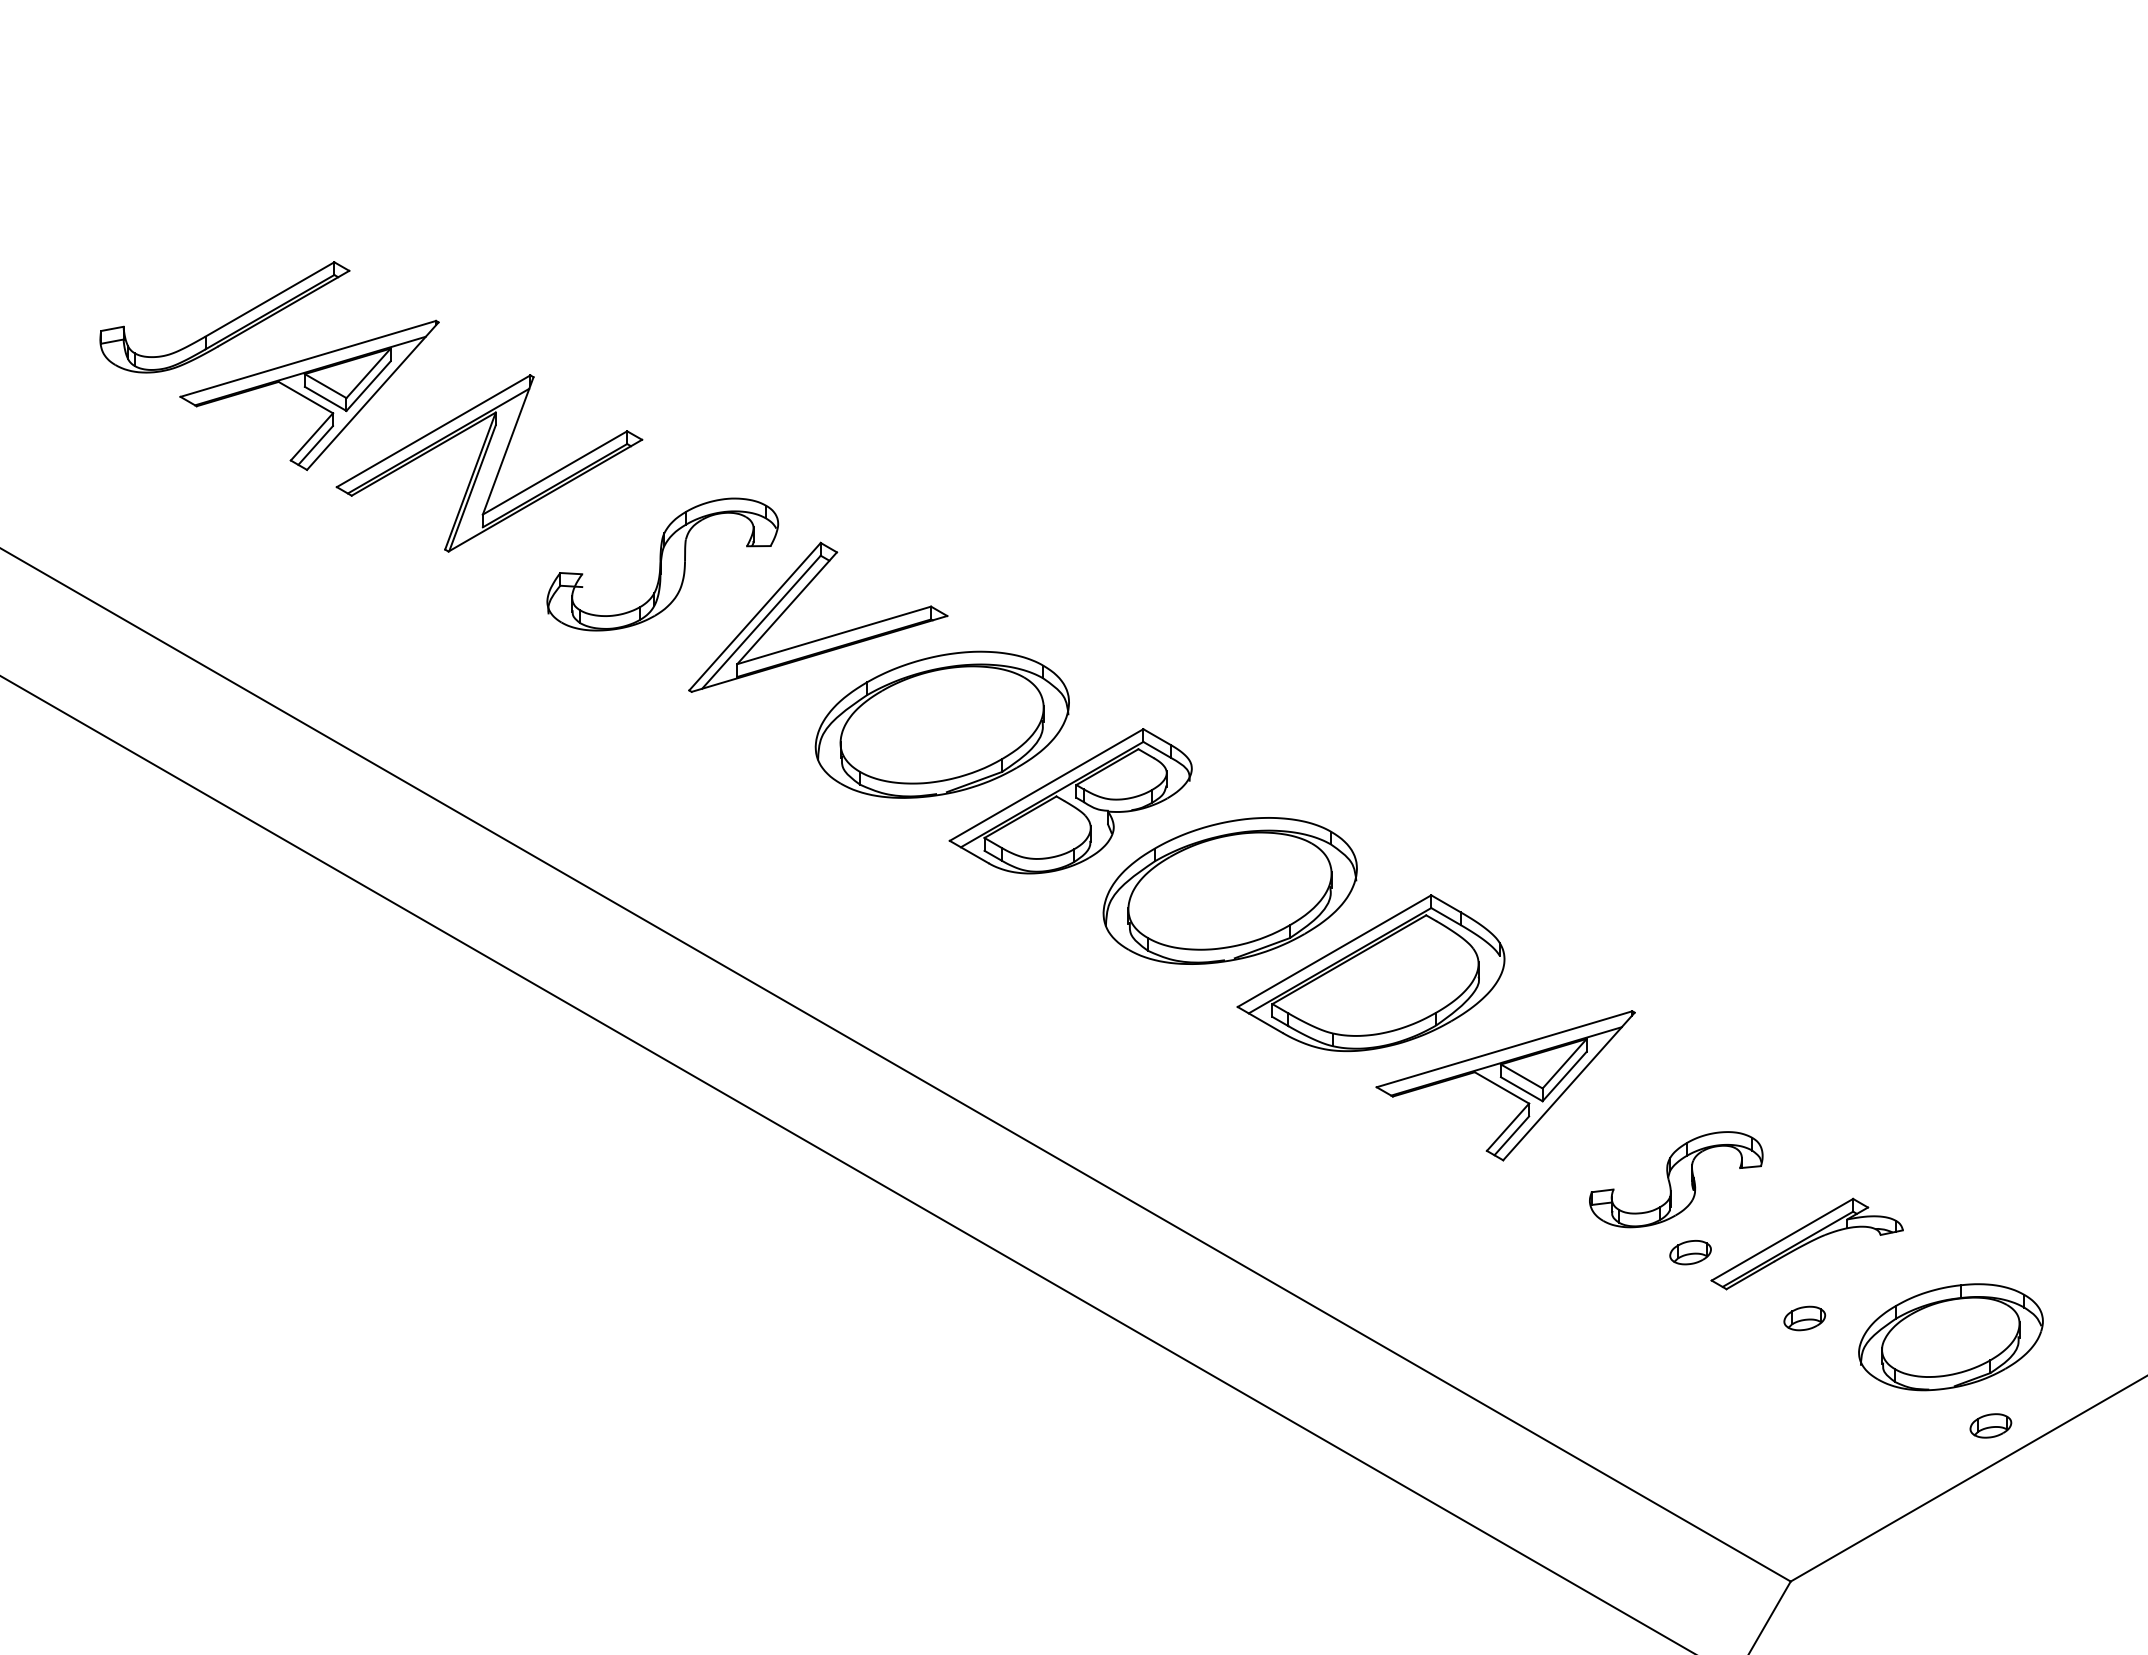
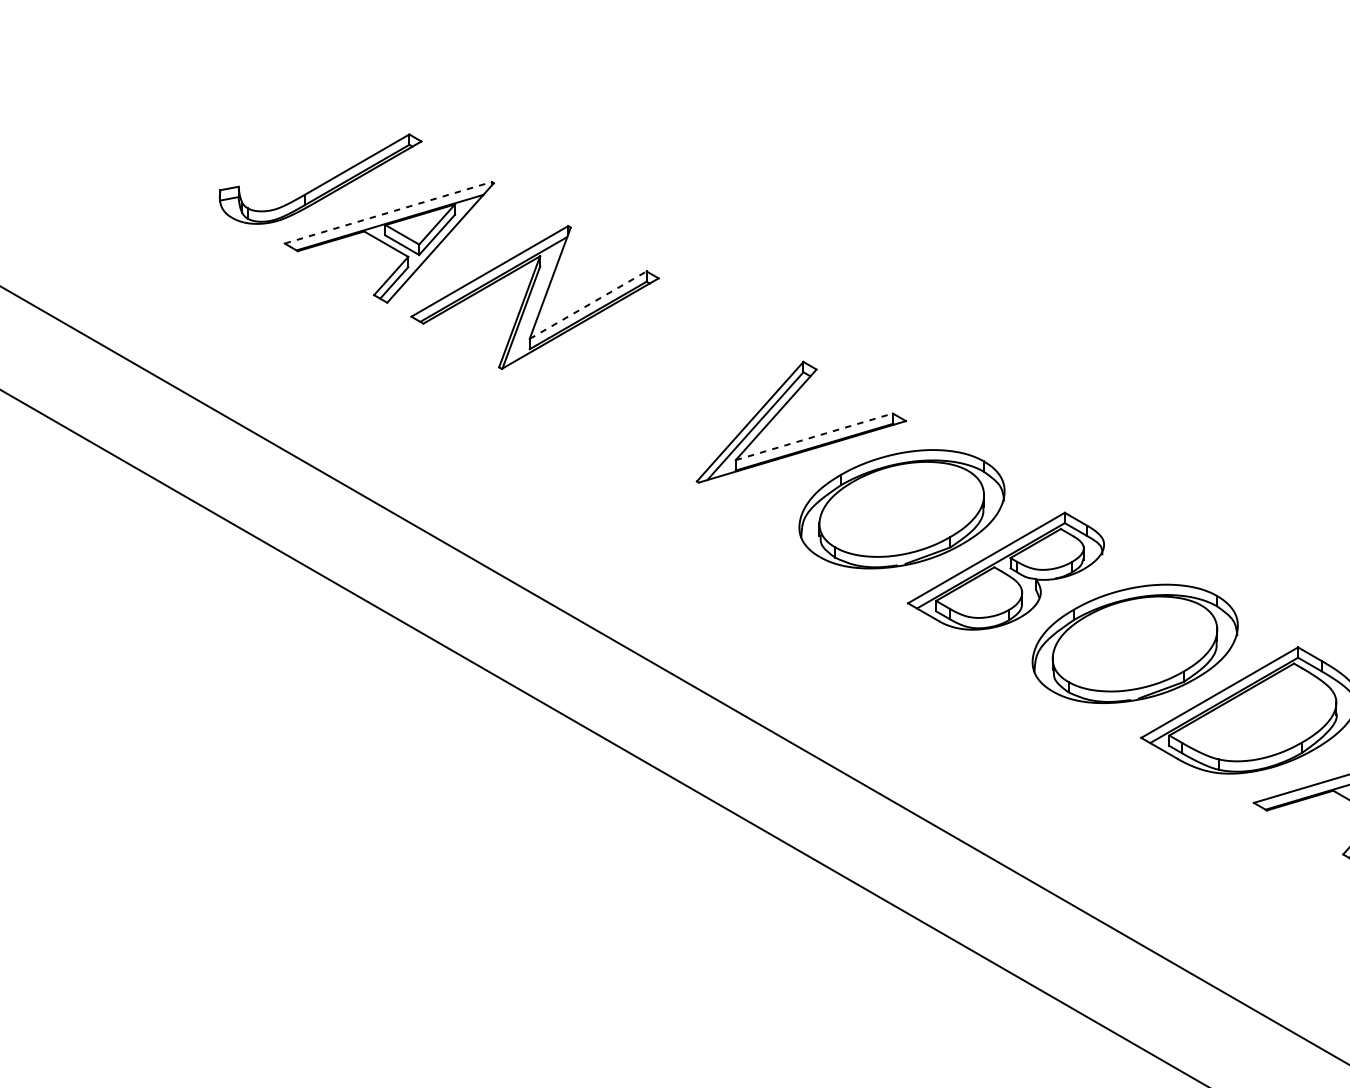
line: (308, 358) -> (388, 212), solid -> dashed
line: (555, 472) -> (588, 304), solid -> dashed
part: (662, 564) -> (675, 379), removed
line: (834, 635) -> (814, 436), solid -> dashed

